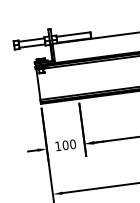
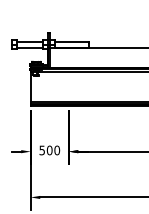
text: (57, 146) -> (41, 150), 100 -> 500

